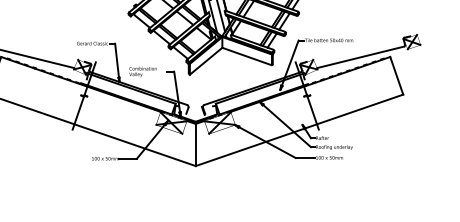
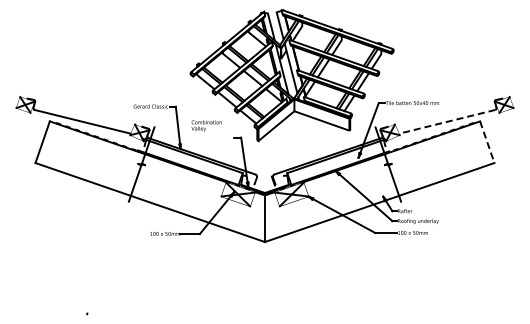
line: (359, 57) -> (446, 121), solid -> dashed
text: (142, 71) -> (206, 125), moved
line: (396, 76) -> (487, 142), solid -> dashed

